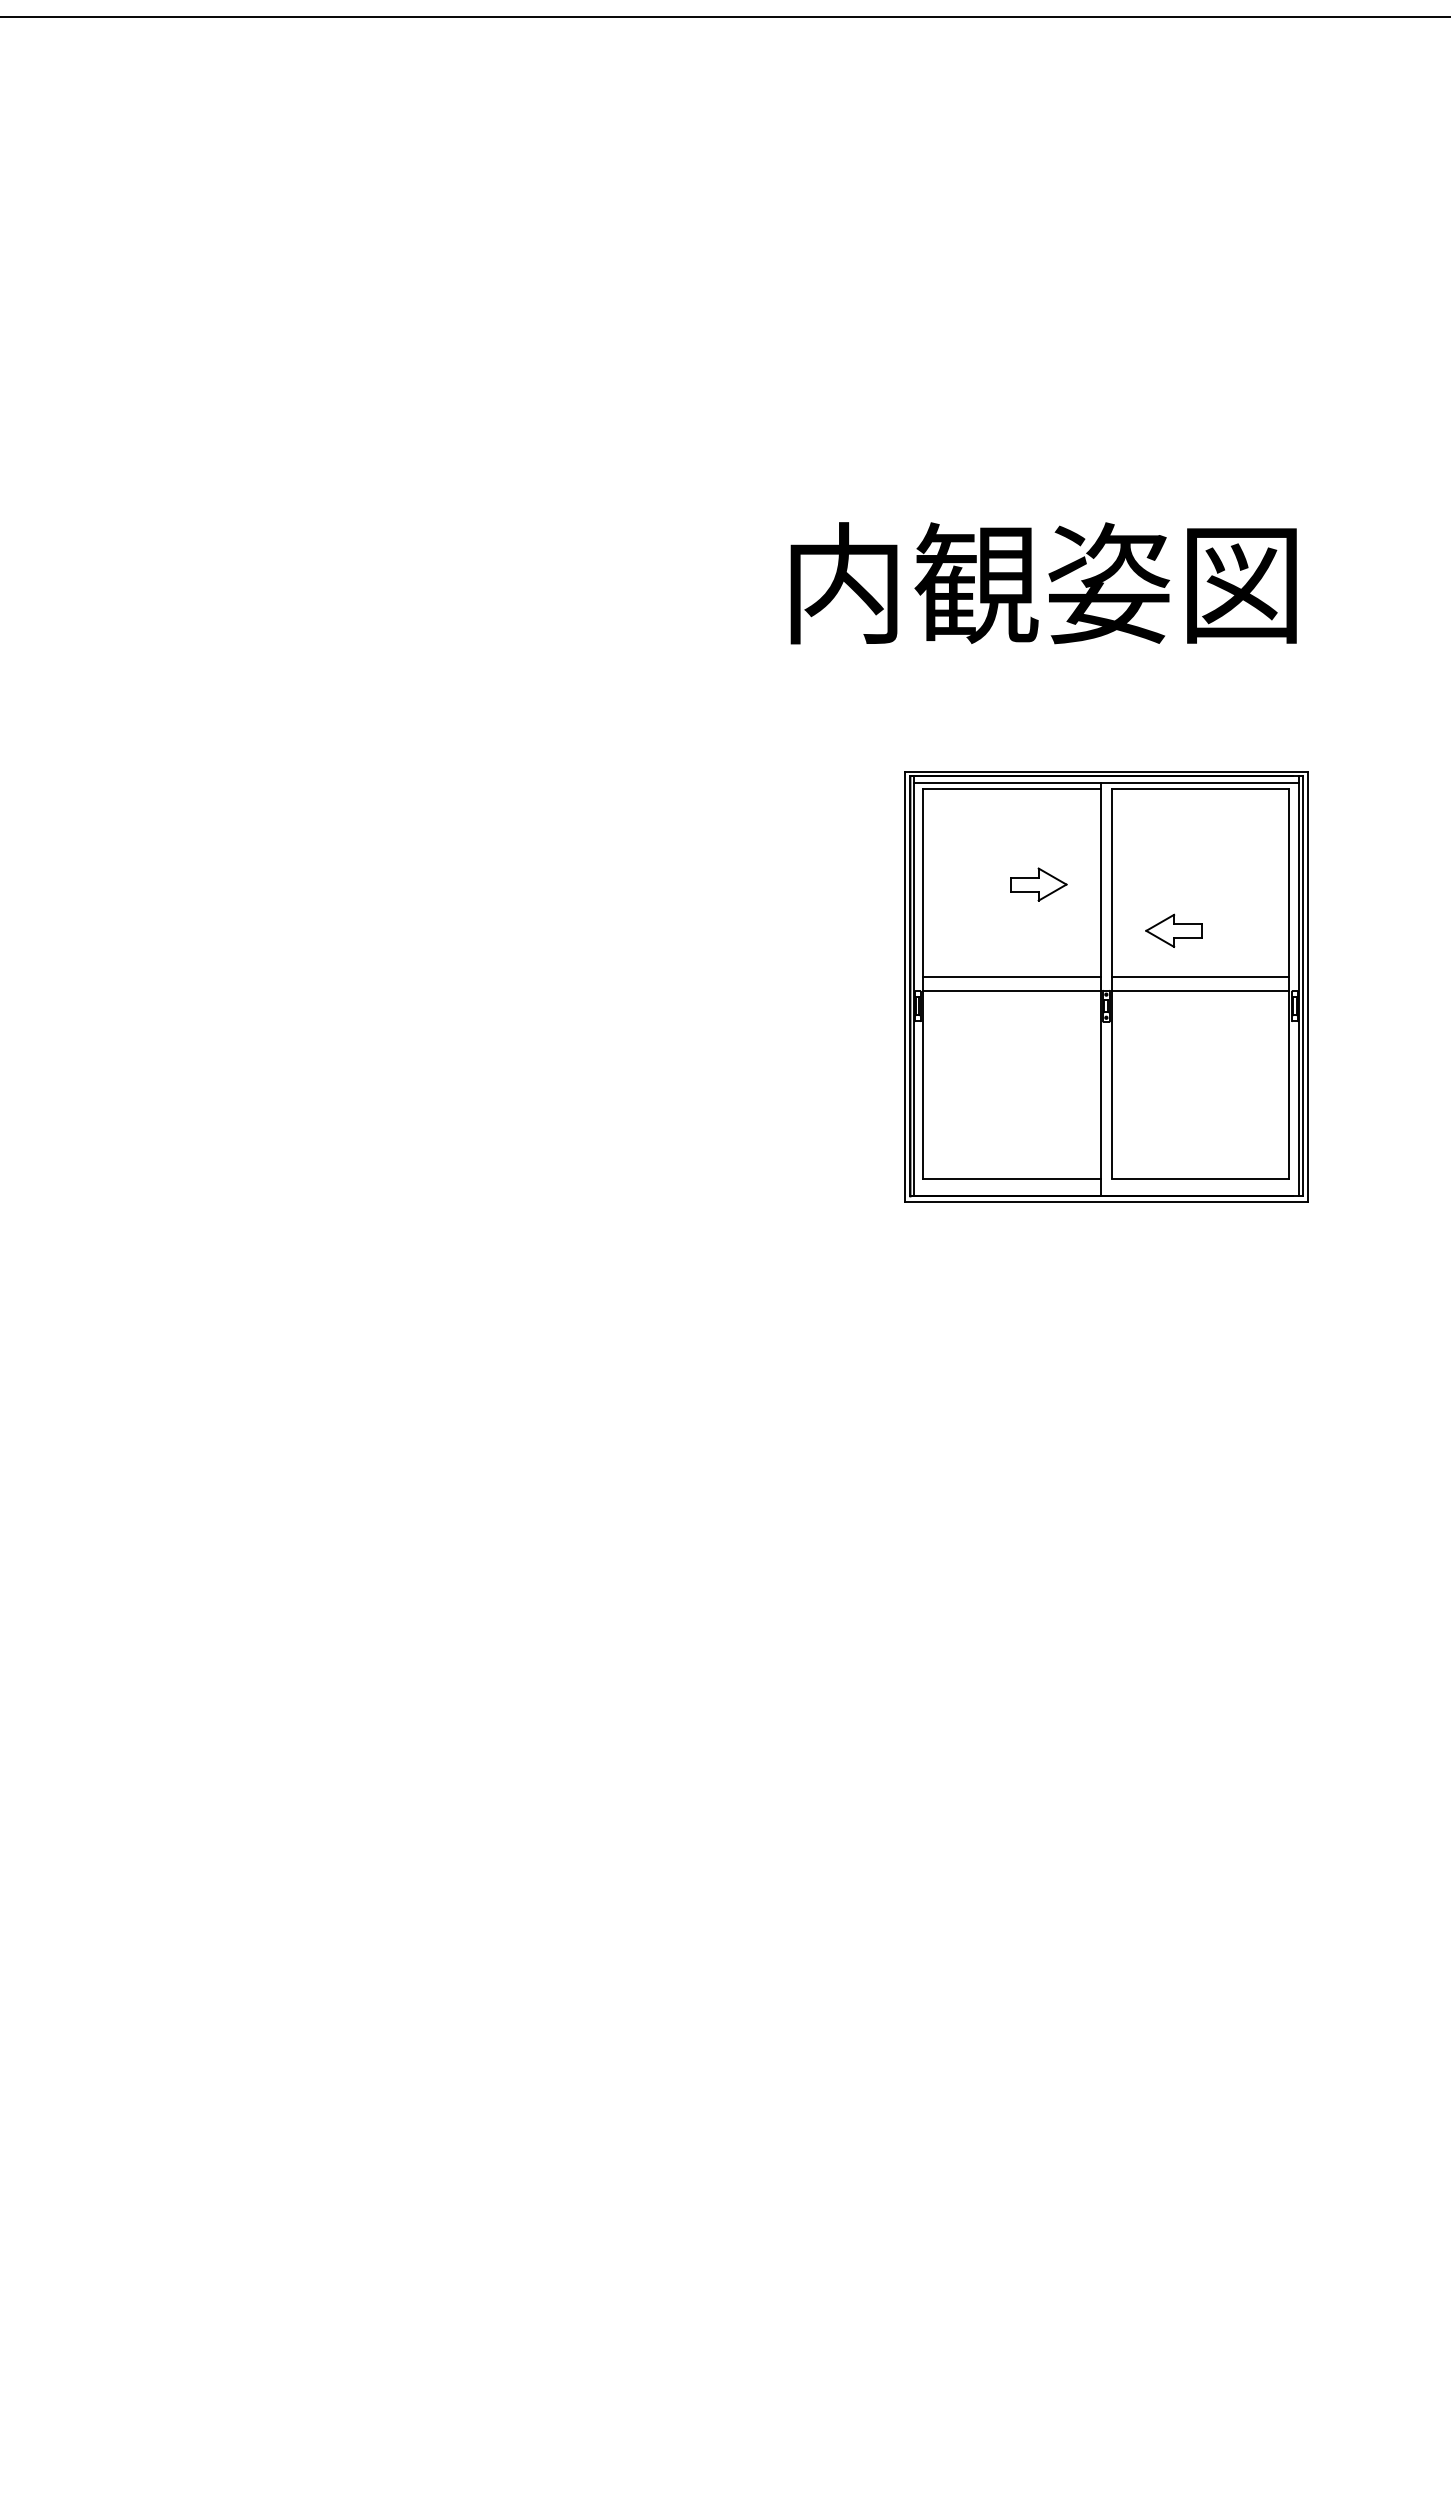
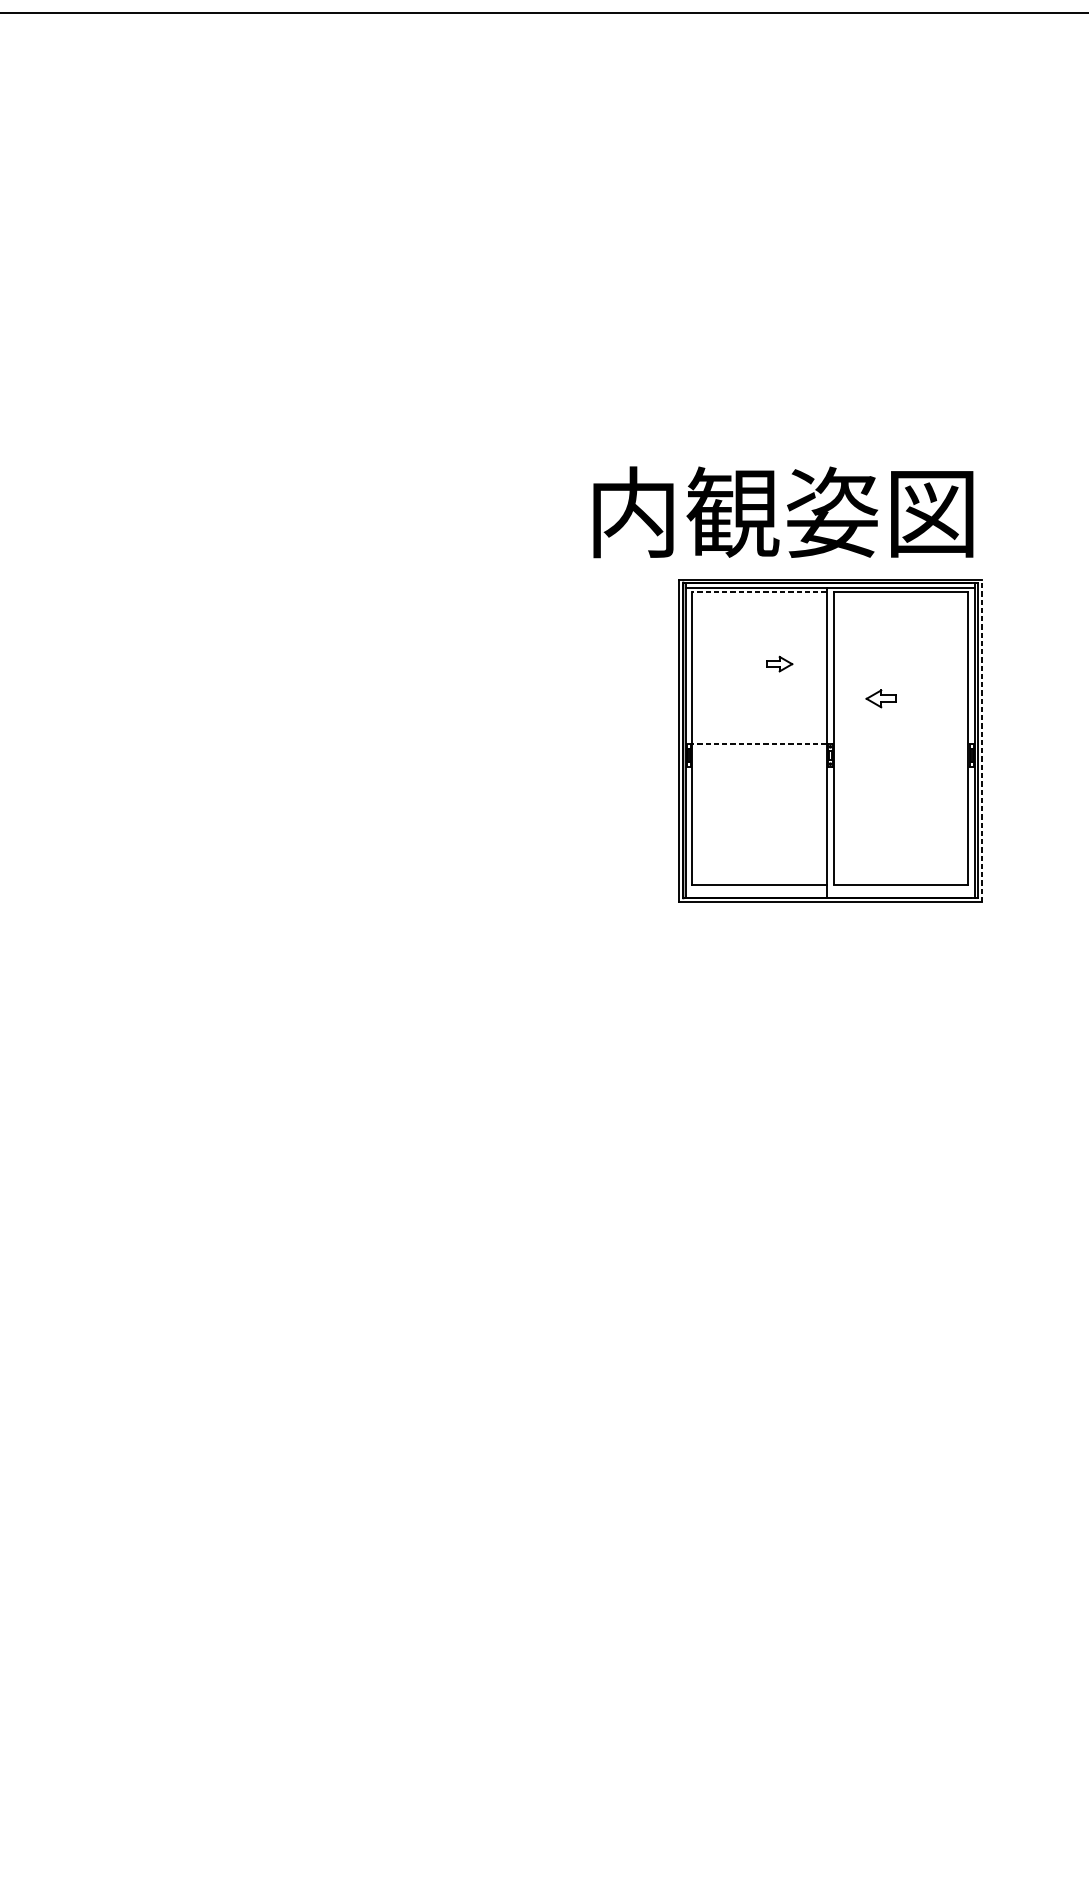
text: (1043, 583) -> (783, 512), moved
line: (1011, 788) -> (759, 592), solid -> dashed
part: (1038, 884) -> (779, 664), size x0.6
part: (1173, 930) -> (880, 698), size x0.7
line: (1011, 977) -> (759, 733), removed
line: (1200, 977) -> (901, 733), removed
line: (1308, 987) -> (982, 741), solid -> dashed
line: (1011, 991) -> (759, 744), solid -> dashed
line: (1200, 991) -> (901, 744), removed

